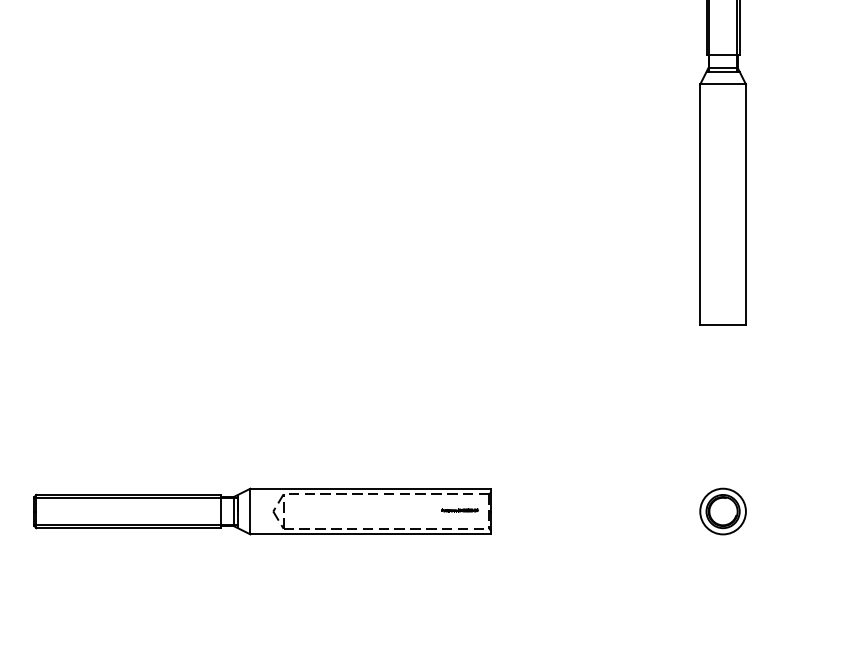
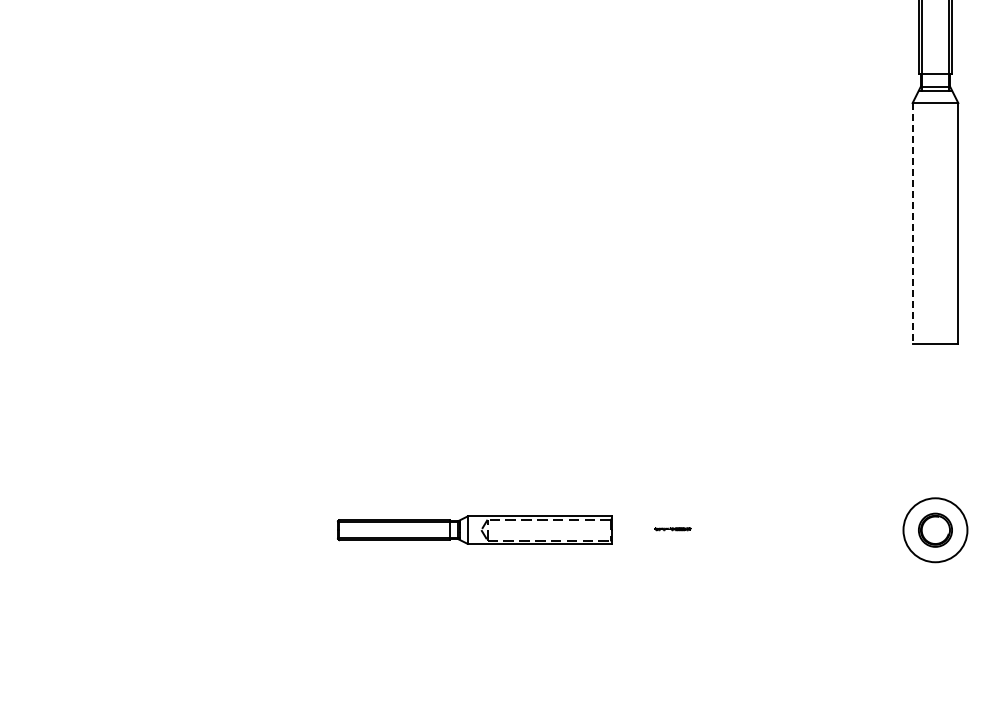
line: (700, 205) -> (912, 224), solid -> dashed
part: (262, 510) -> (474, 529), size x0.6
circle: (723, 511) -> (935, 530), size x1.4

